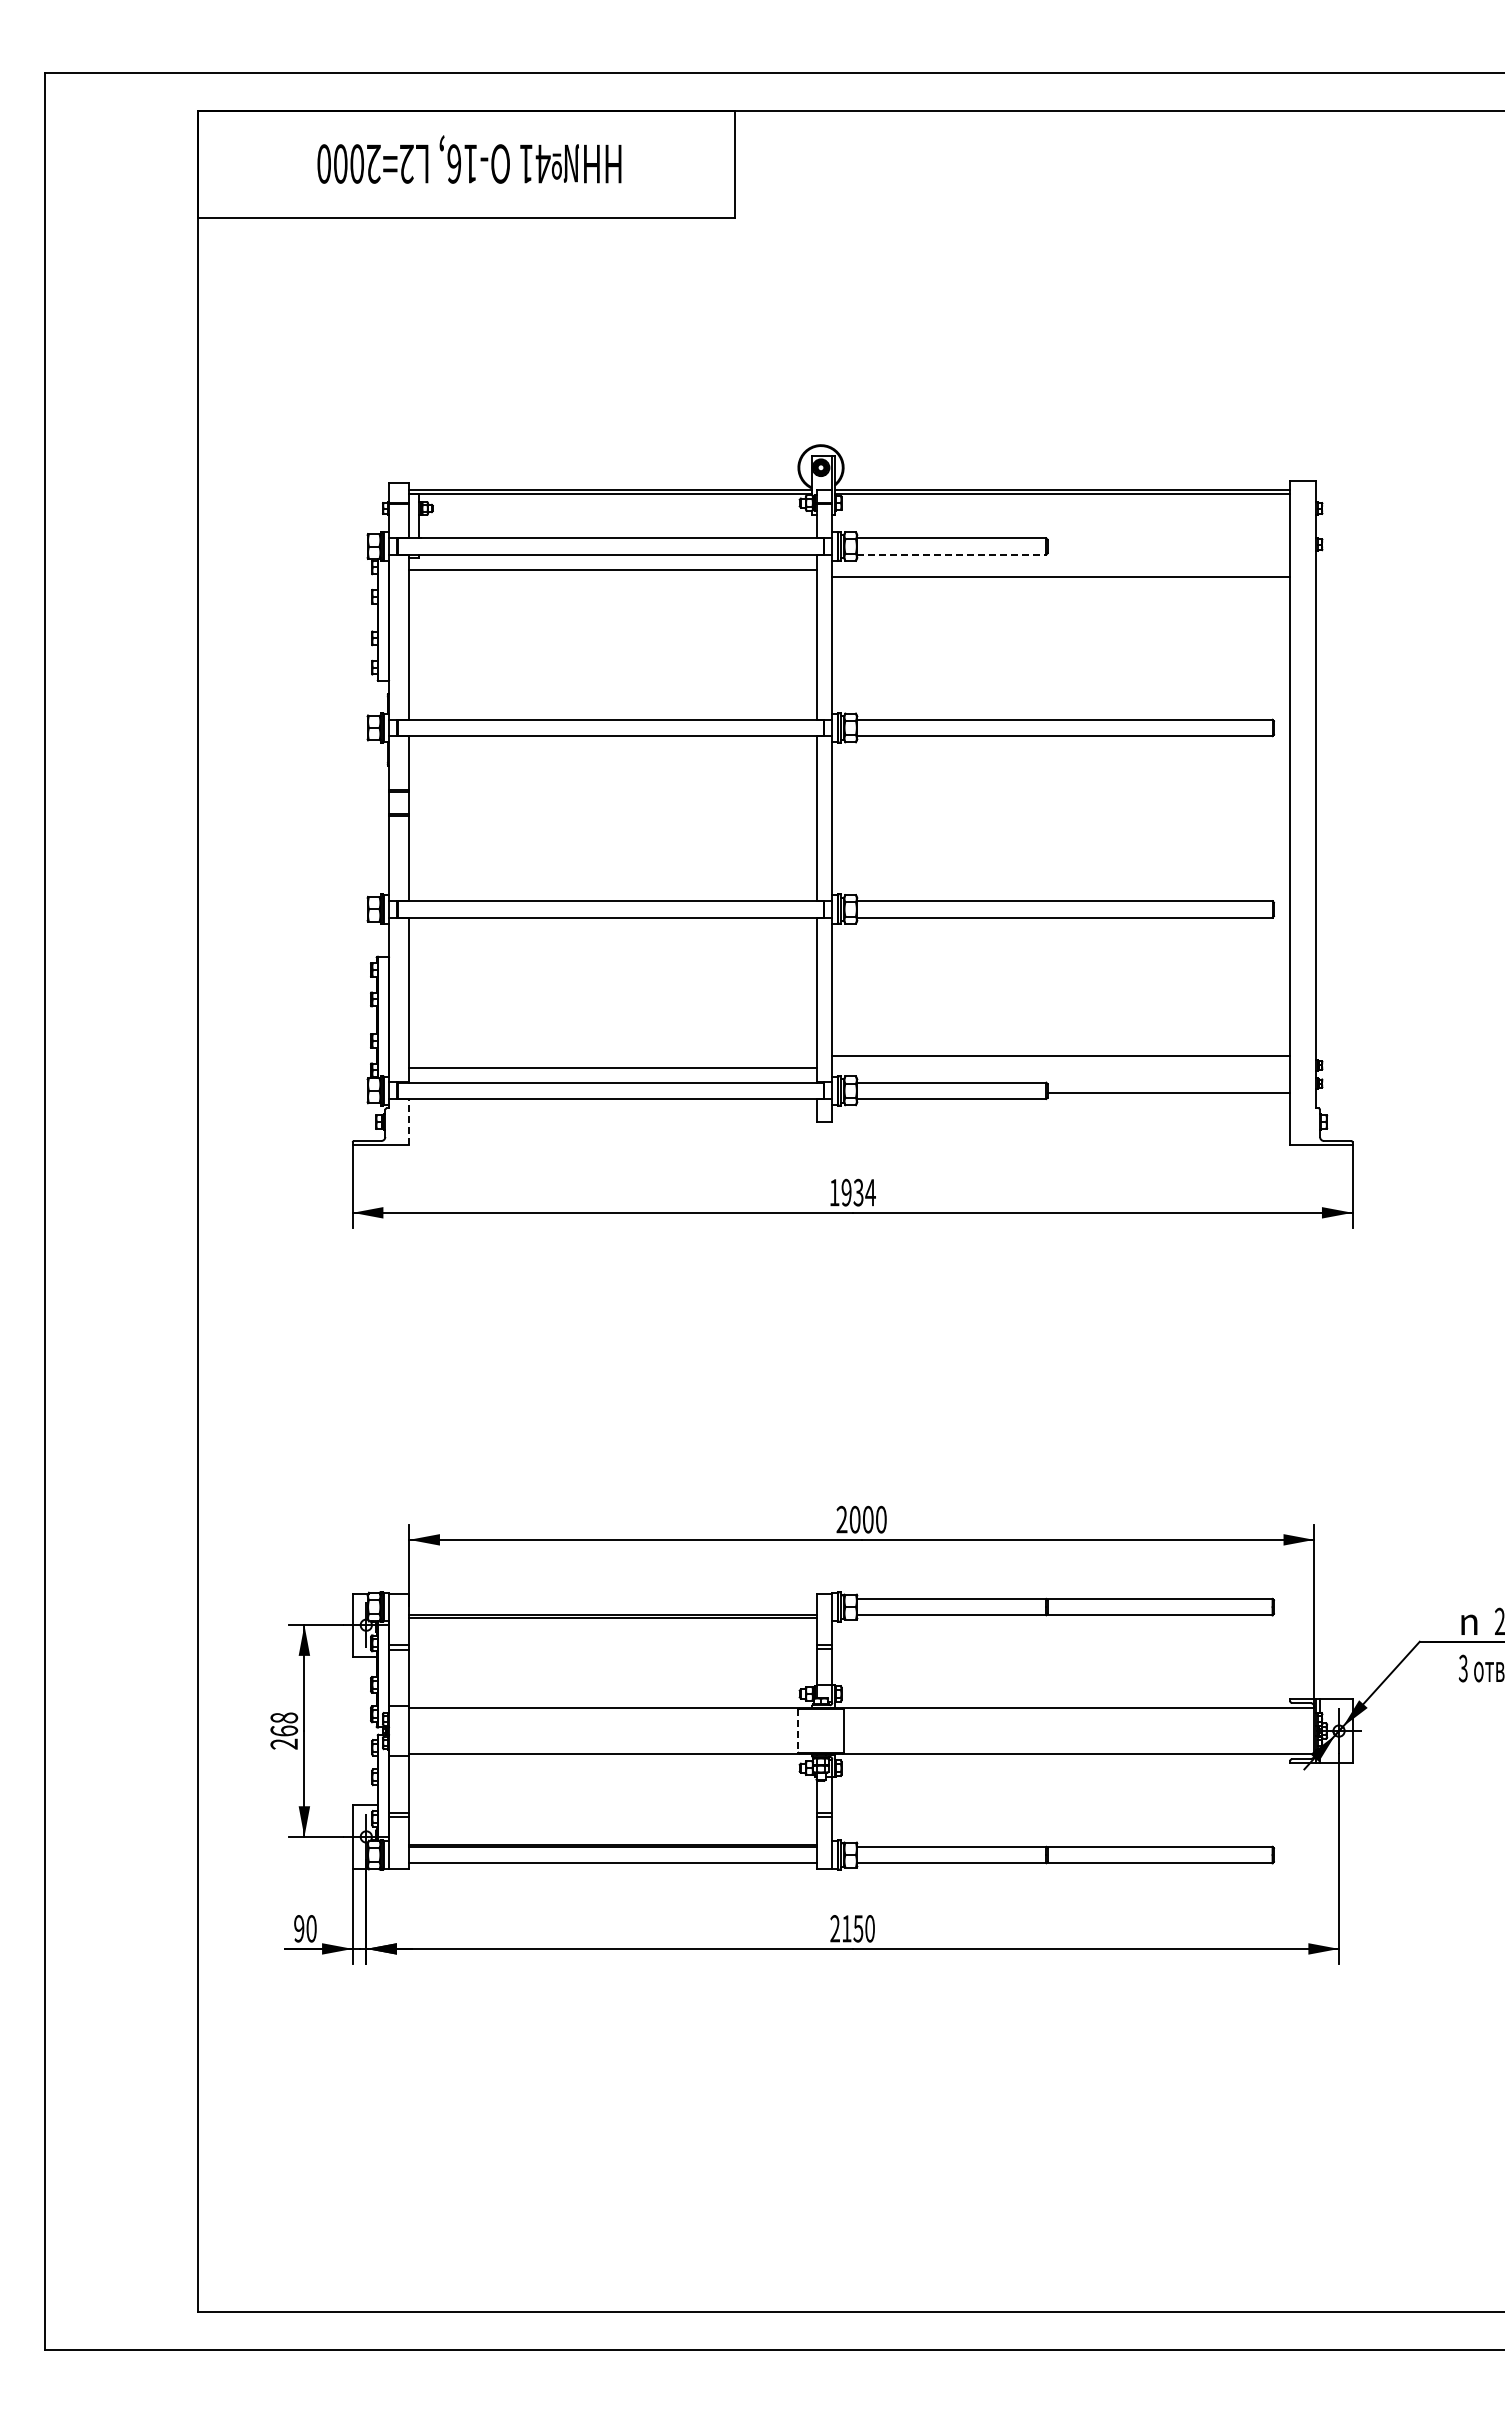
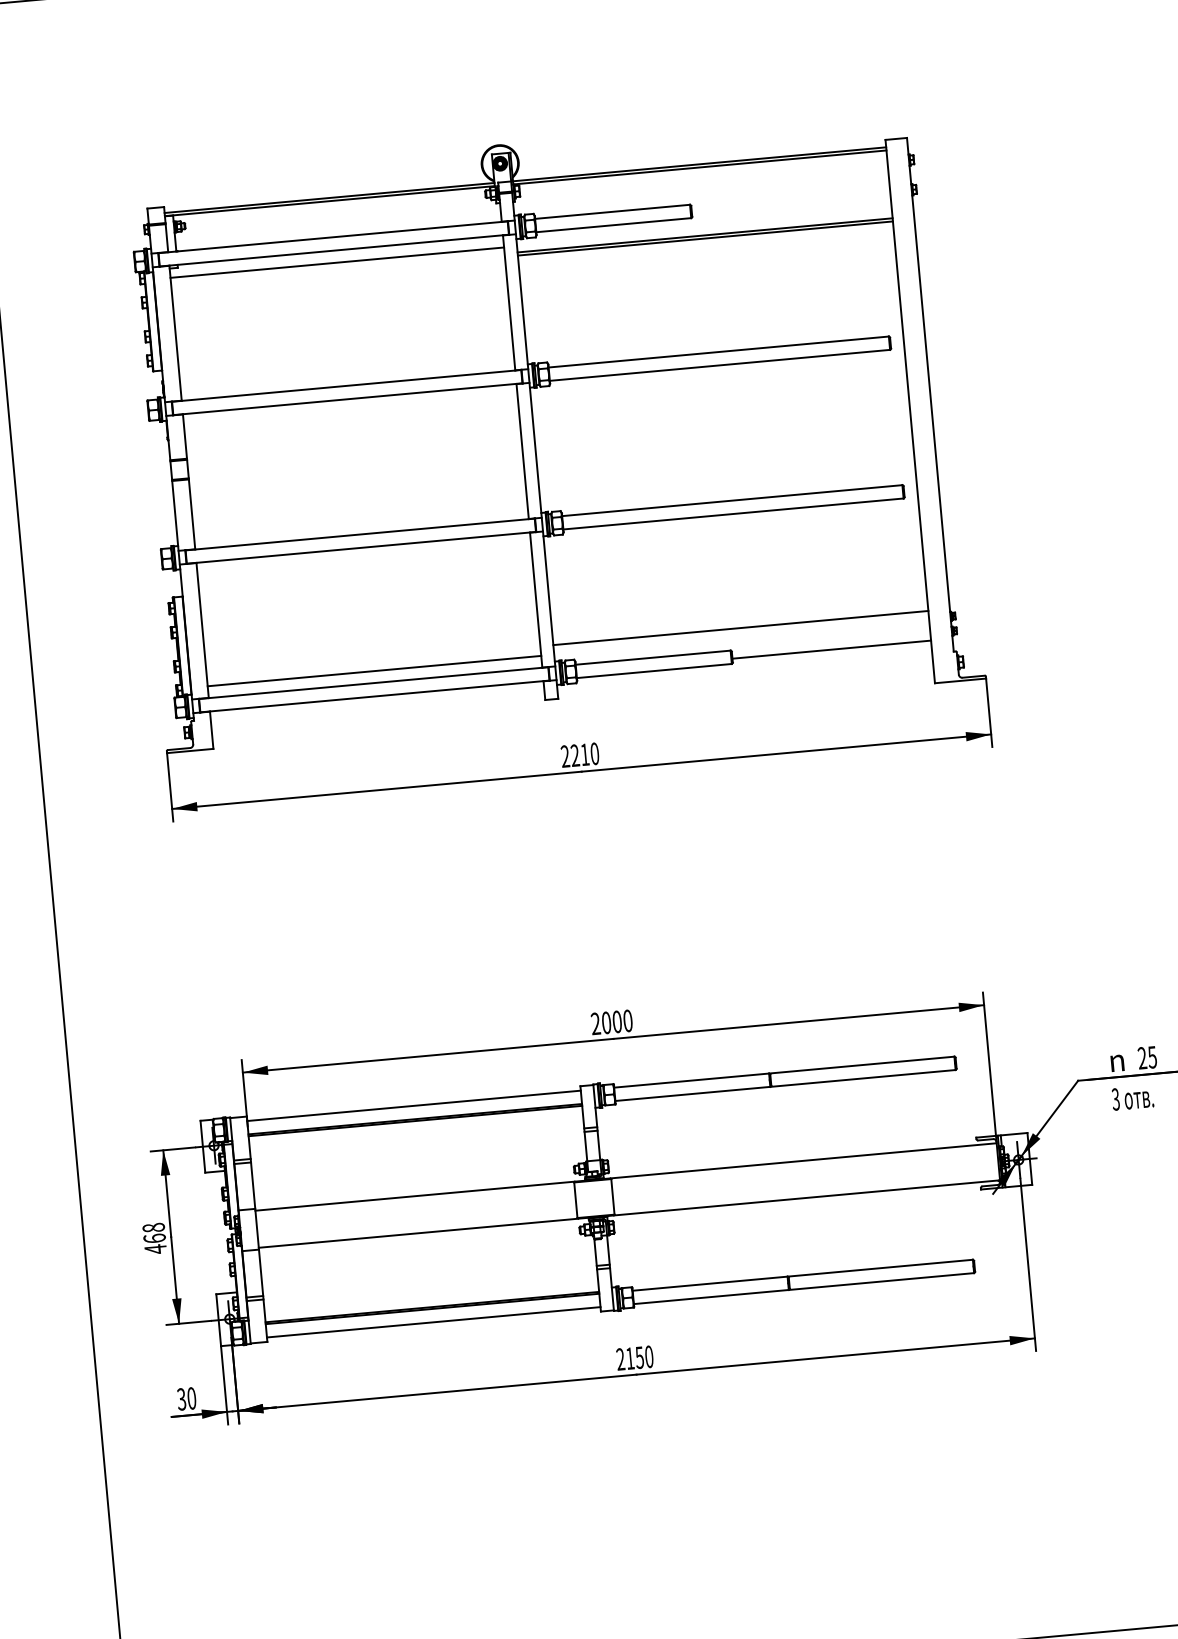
line: (951, 554) -> (613, 225), dashed -> solid
line: (1061, 580) -> (705, 238), added
line: (409, 1121) -> (211, 729), dashed -> solid
text: (852, 1192) -> (580, 755), 1934 -> 2210
line: (612, 1598) -> (413, 1105), added
line: (798, 1731) -> (575, 1200), dashed -> solid
text: (283, 1744) -> (155, 1249), 268 -> 468
text: (299, 1928) -> (181, 1399), 90 -> 30

